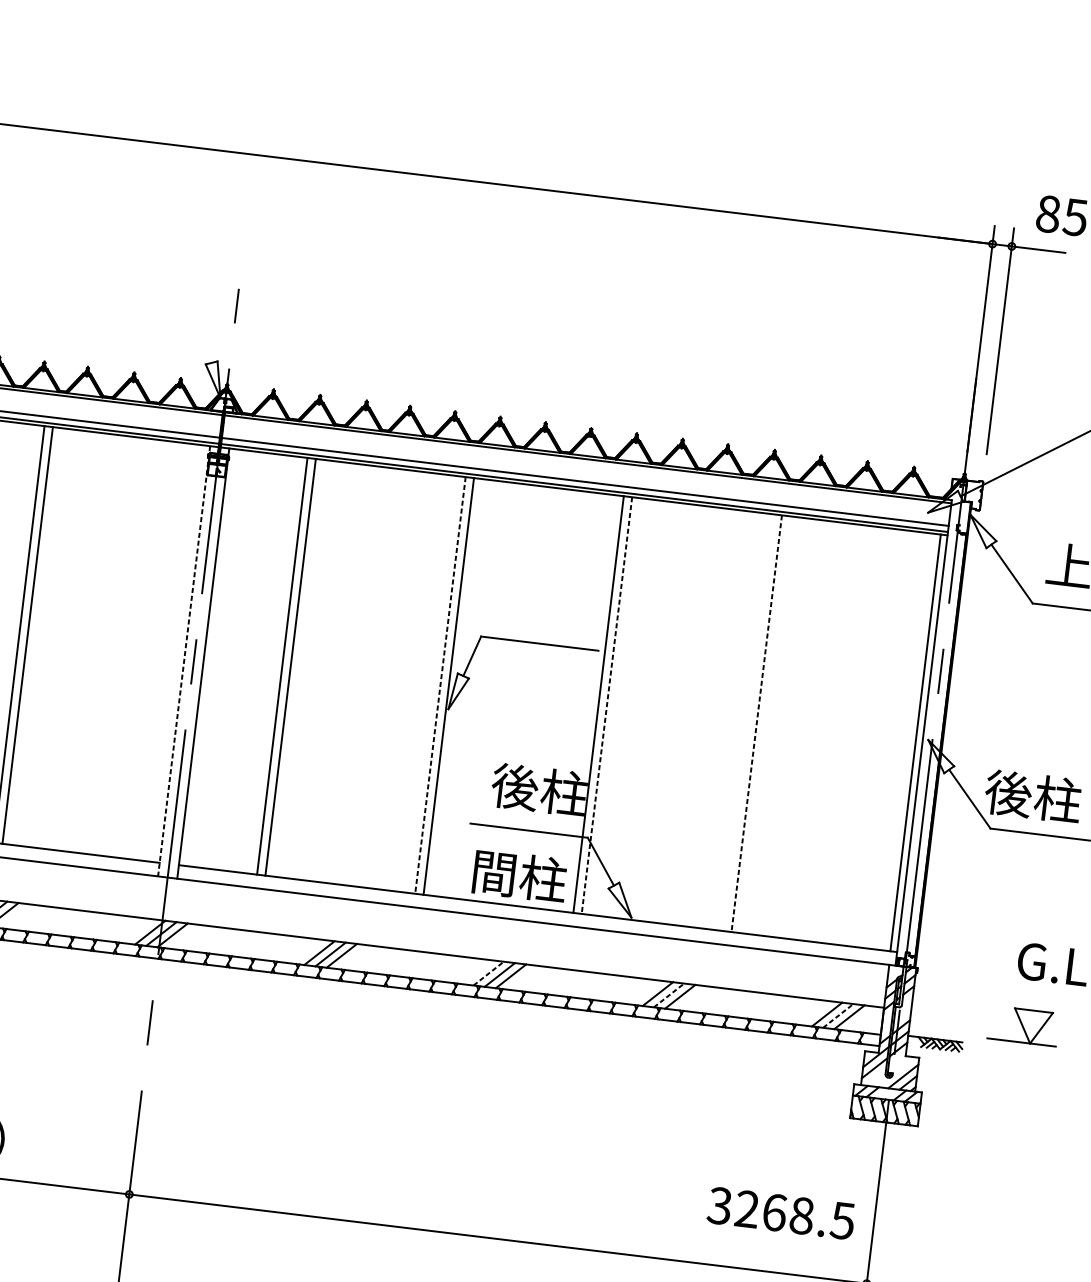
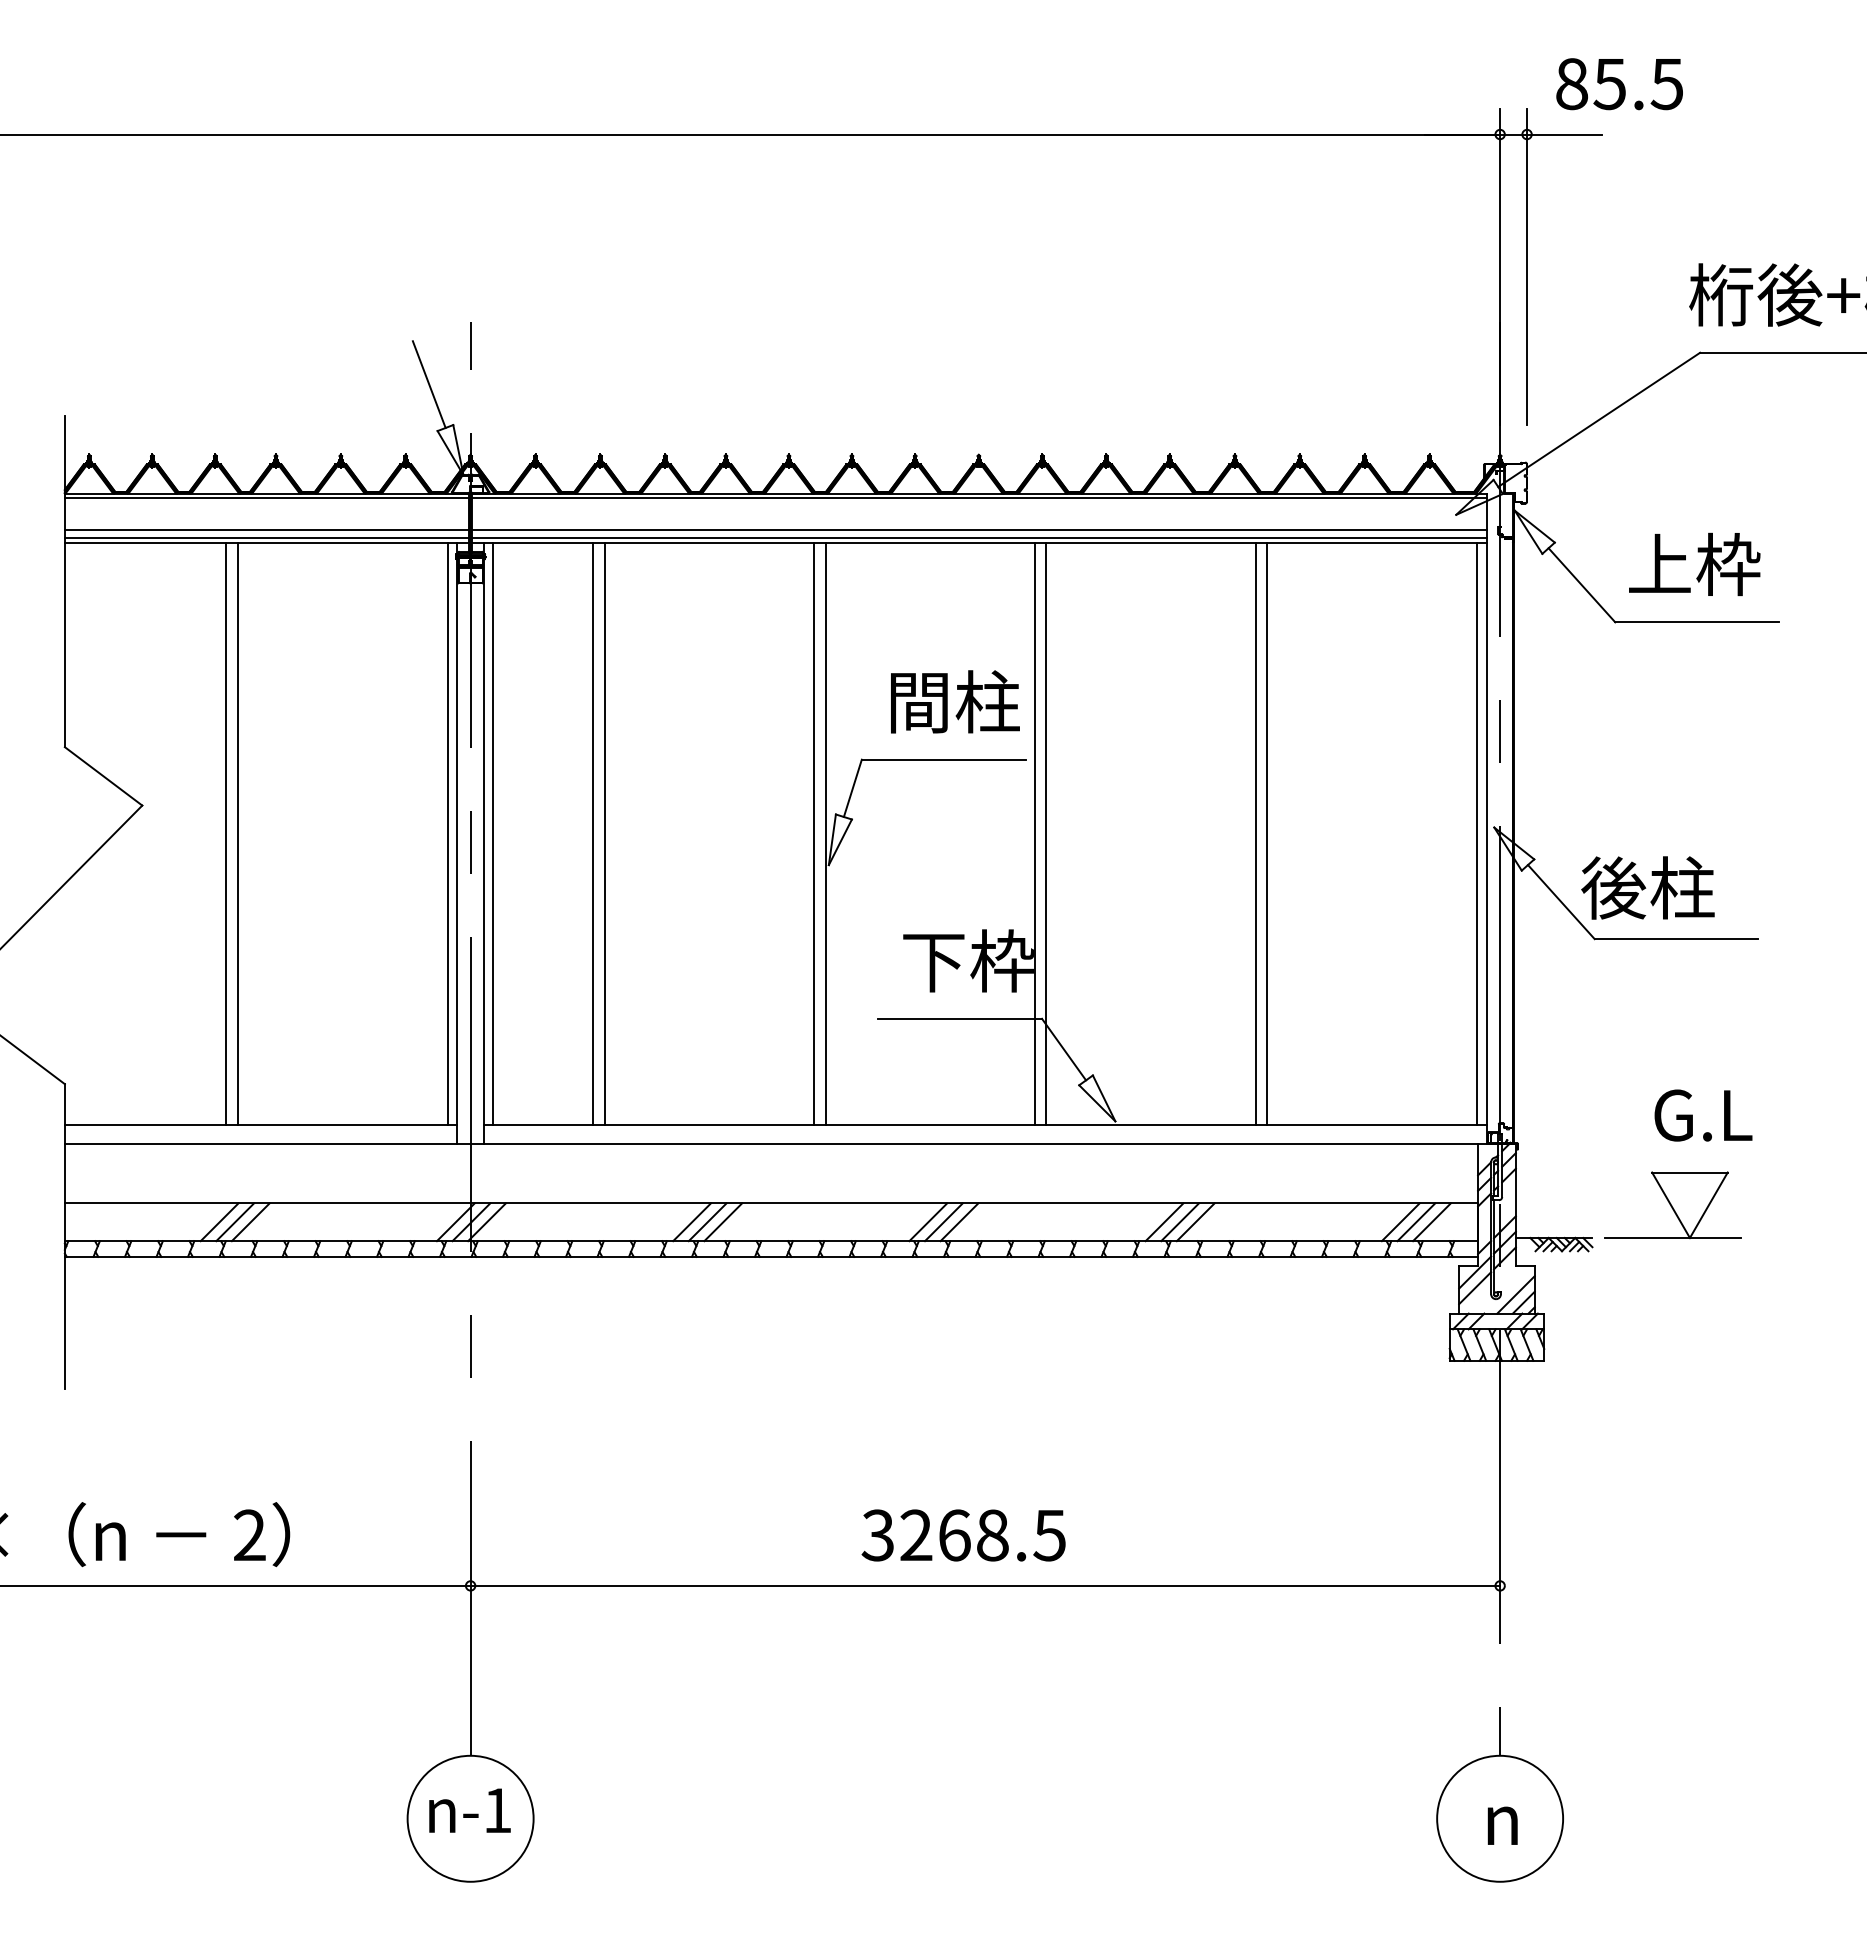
line: (203, 330) -> (428, 384), added
line: (177, 653) -> (447, 833), added
line: (210, 657) -> (493, 833), added
line: (184, 661) -> (457, 843), dashed -> solid
line: (440, 685) -> (813, 833), dashed -> solid
line: (607, 705) -> (1046, 833), dashed -> solid
line: (756, 723) -> (1255, 833), dashed -> solid
line: (765, 724) -> (1267, 833), added
text: (539, 789) -> (967, 960), 後柱 -> 下枠
text: (520, 875) -> (955, 701), moved
line: (488, 973) -> (928, 1222), dashed -> solid
line: (669, 995) -> (1180, 1222), dashed -> solid
line: (838, 1016) -> (1416, 1222), dashed -> solid
part: (1023, 1026) -> (1672, 1205), size x1.43
text: (781, 1213) -> (963, 1535), moved

